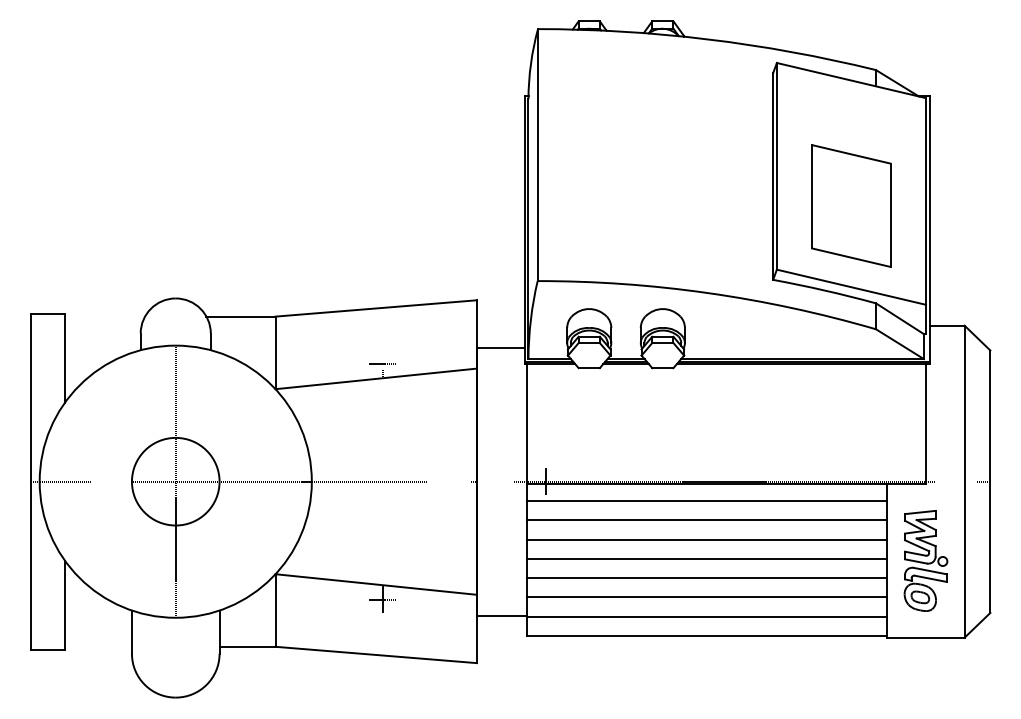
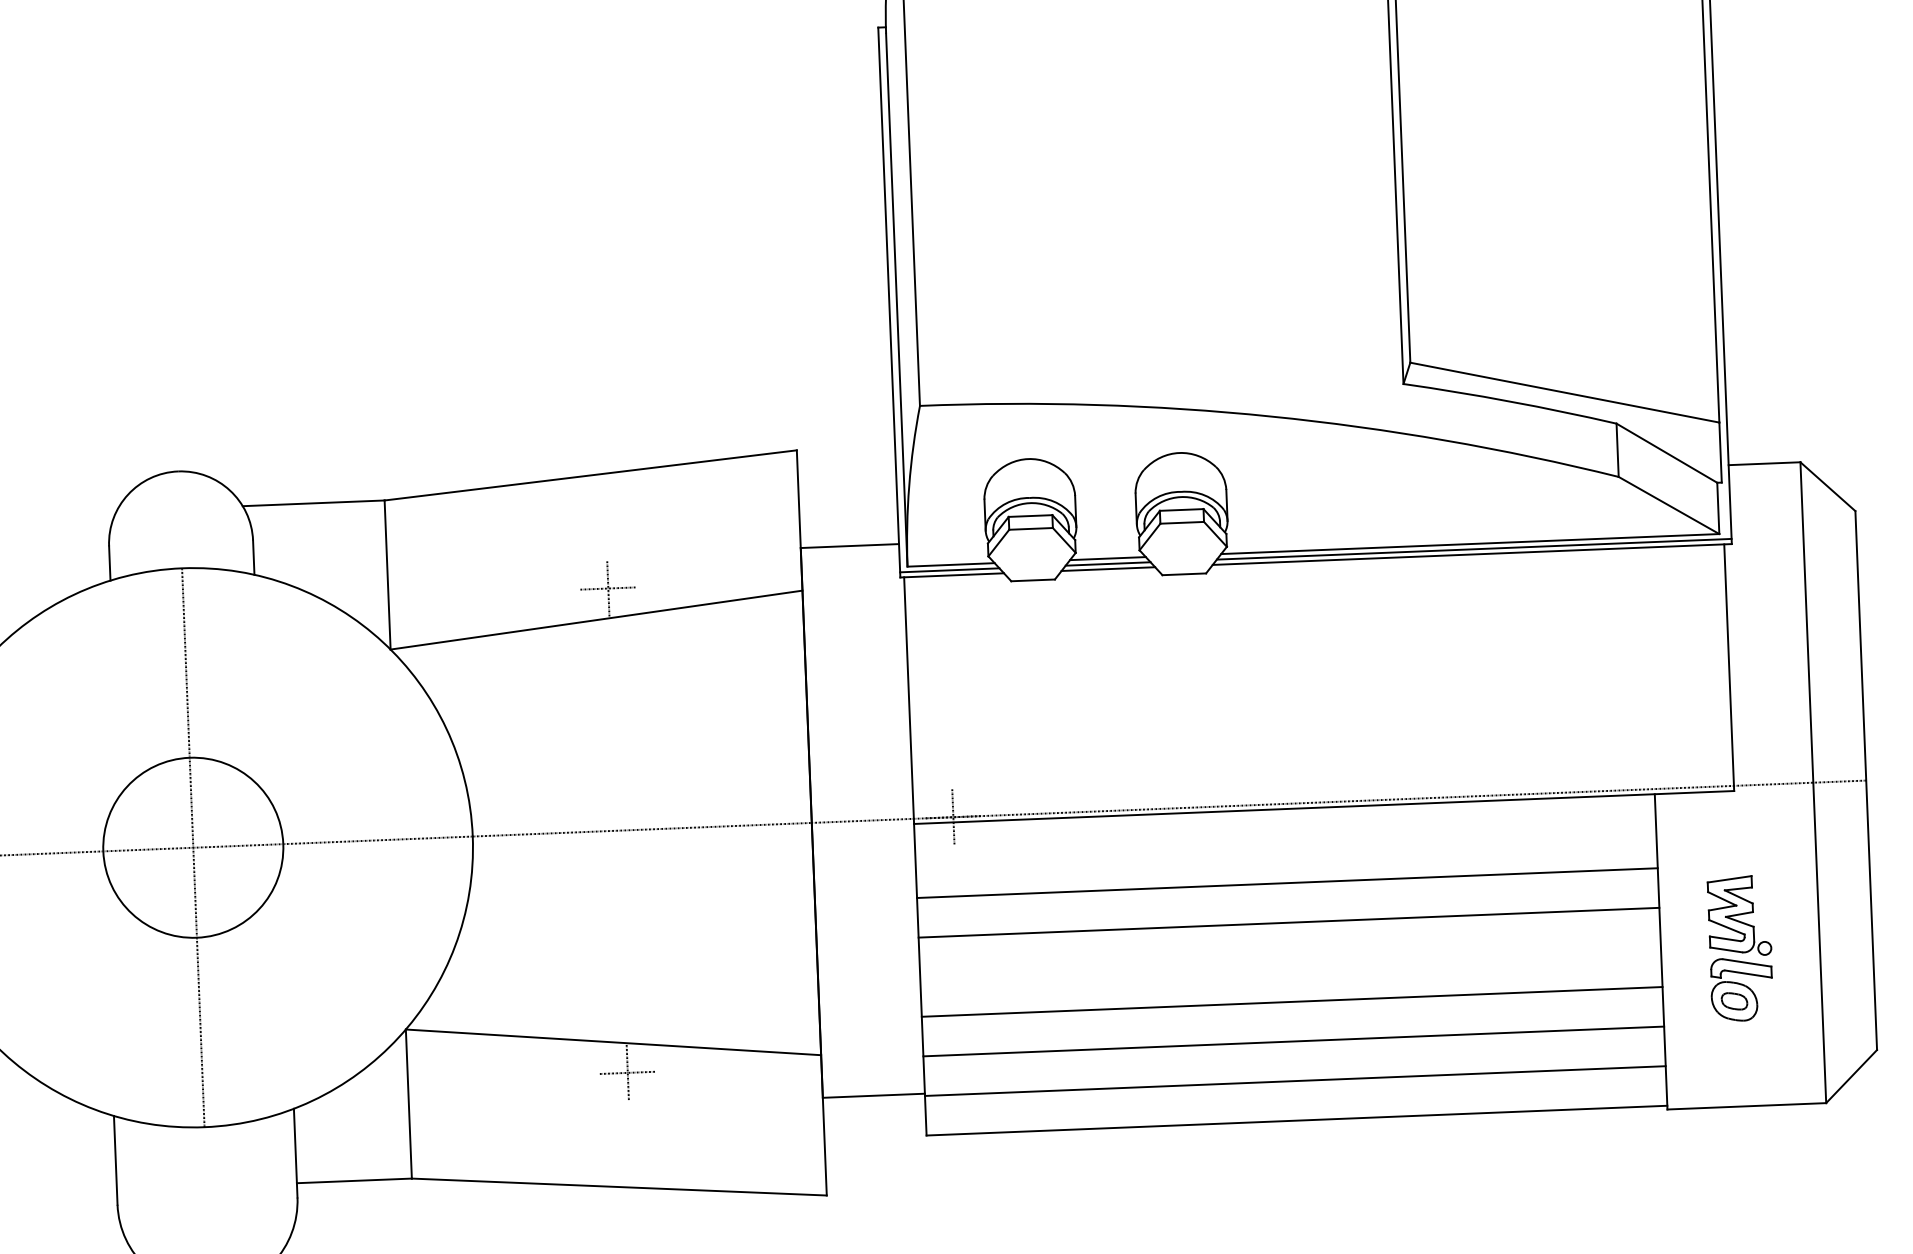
part: (851, 205) -> (1558, 224), removed
line: (706, 501) -> (1284, 844), removed
line: (706, 558) -> (1289, 961), removed
part: (925, 560) -> (1739, 947), size x0.7

